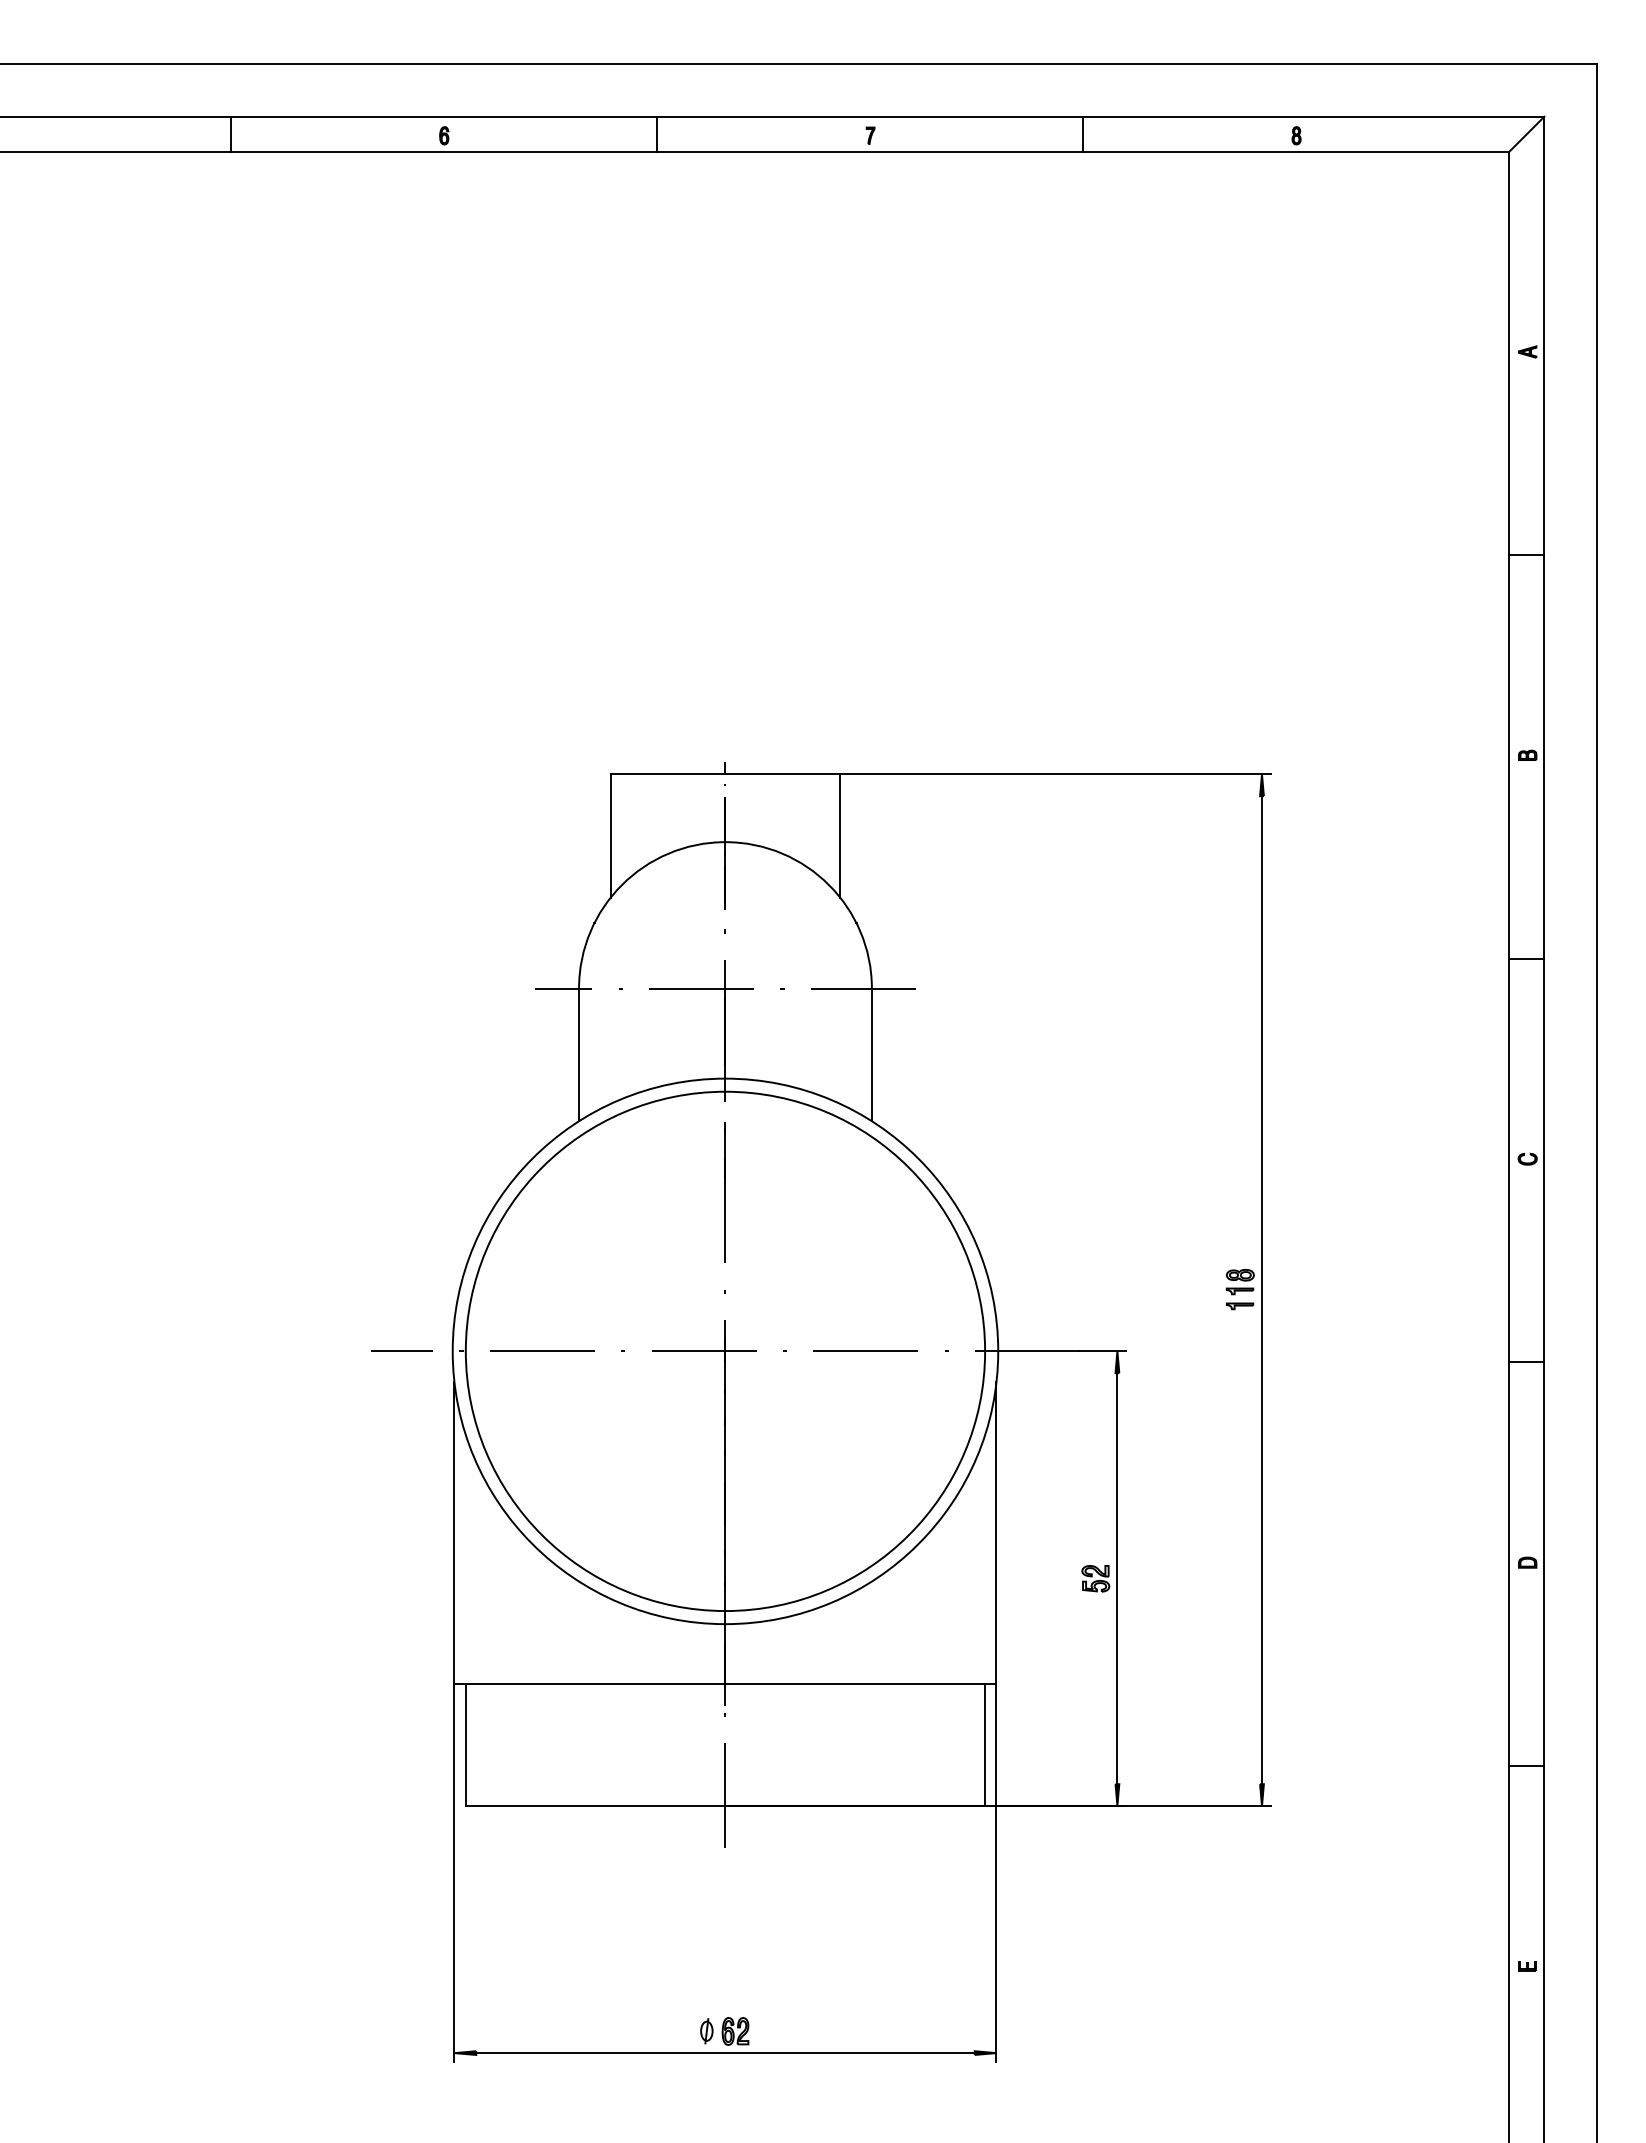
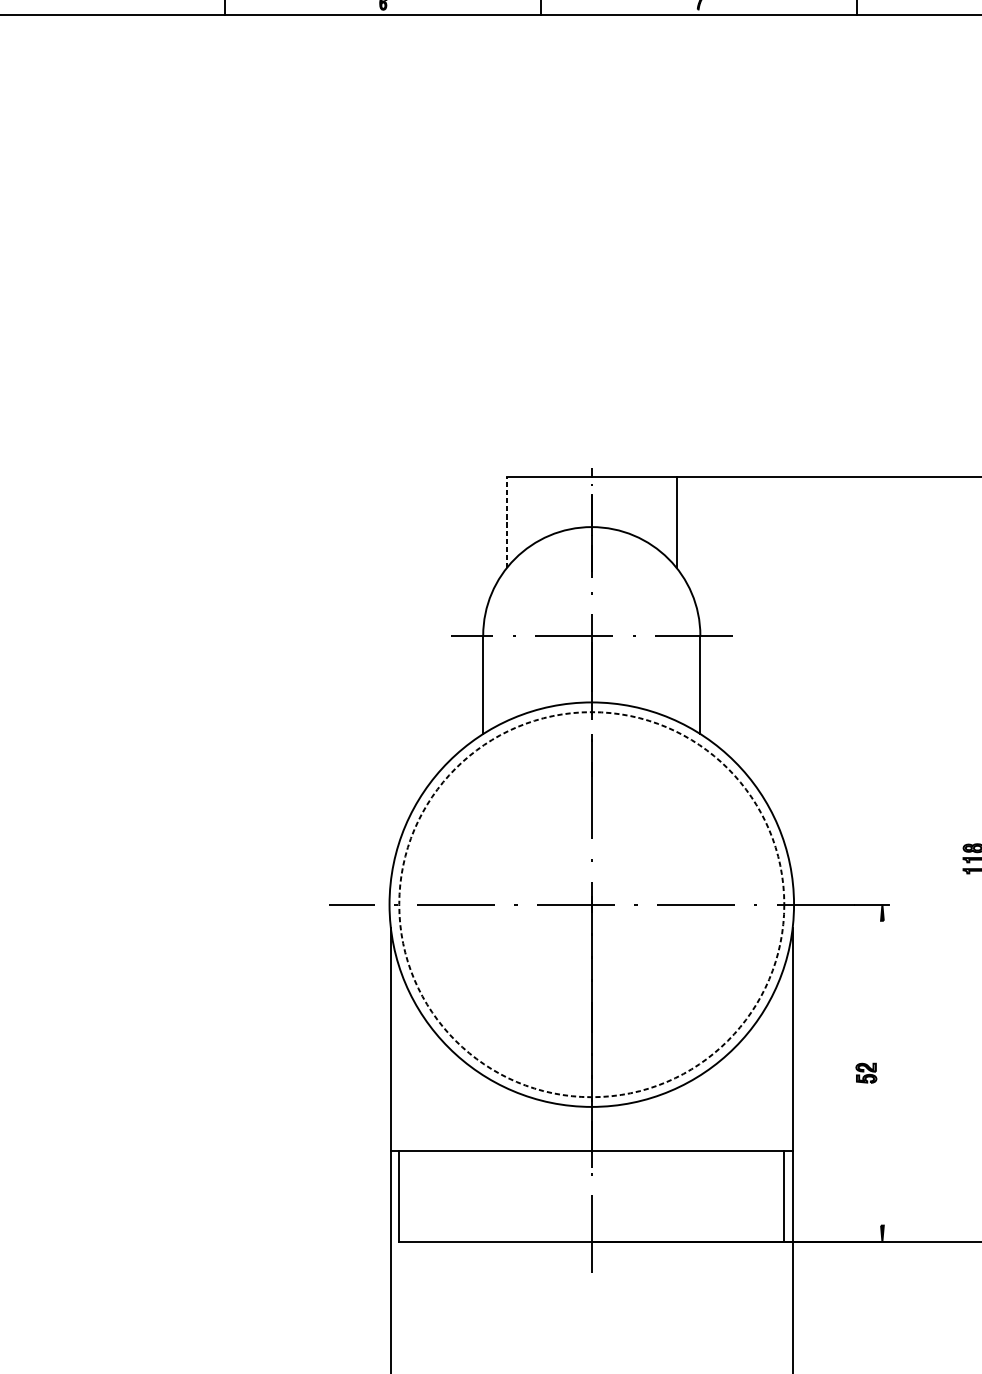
line: (610, 836) -> (506, 522), solid -> dashed
circle: (725, 1351) -> (591, 904), solid -> dashed
line: (1117, 1578) -> (882, 1073), removed

